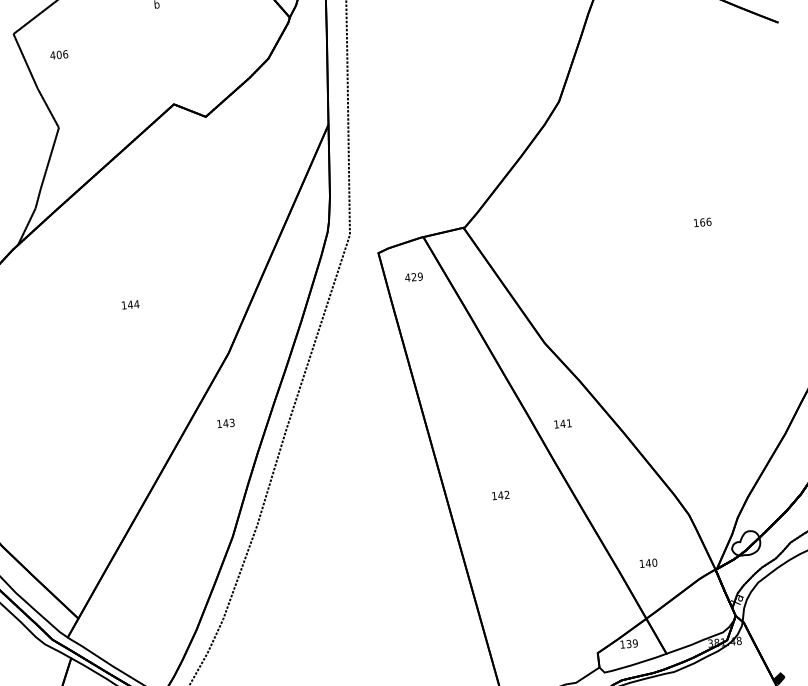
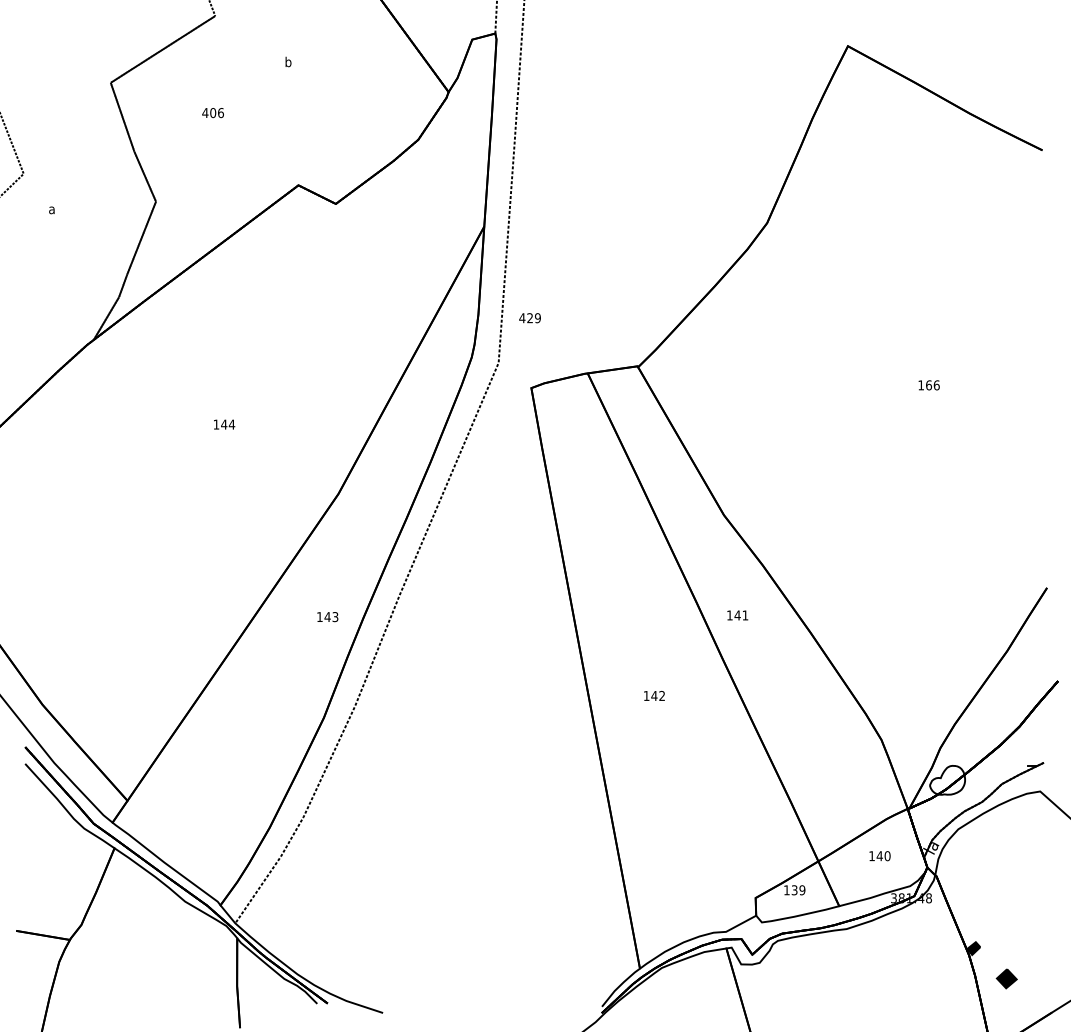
text: (58, 55) -> (212, 113), moved
text: (413, 277) -> (529, 318), moved
text: (225, 423) -> (327, 617), moved
text: (648, 563) -> (879, 856), moved

